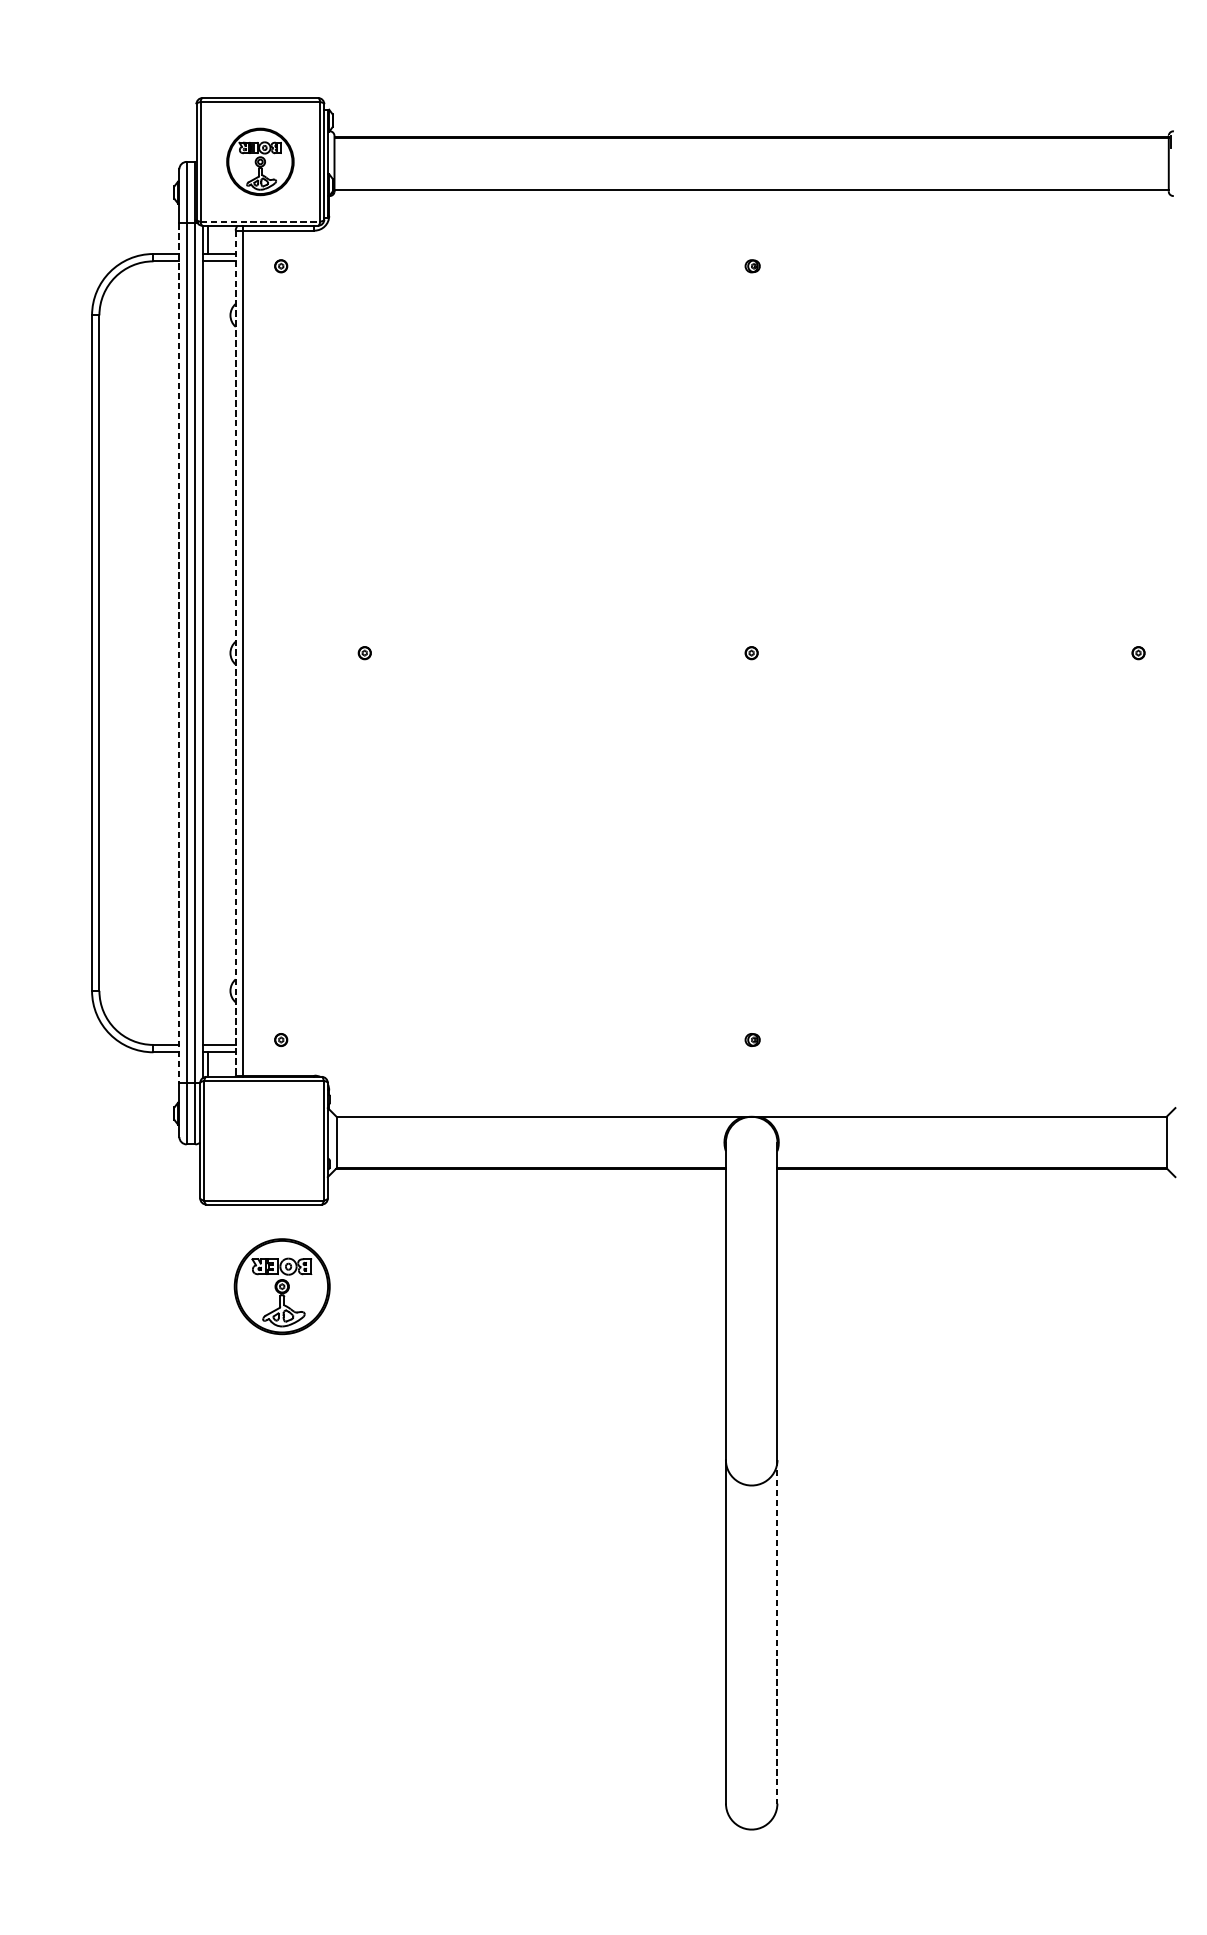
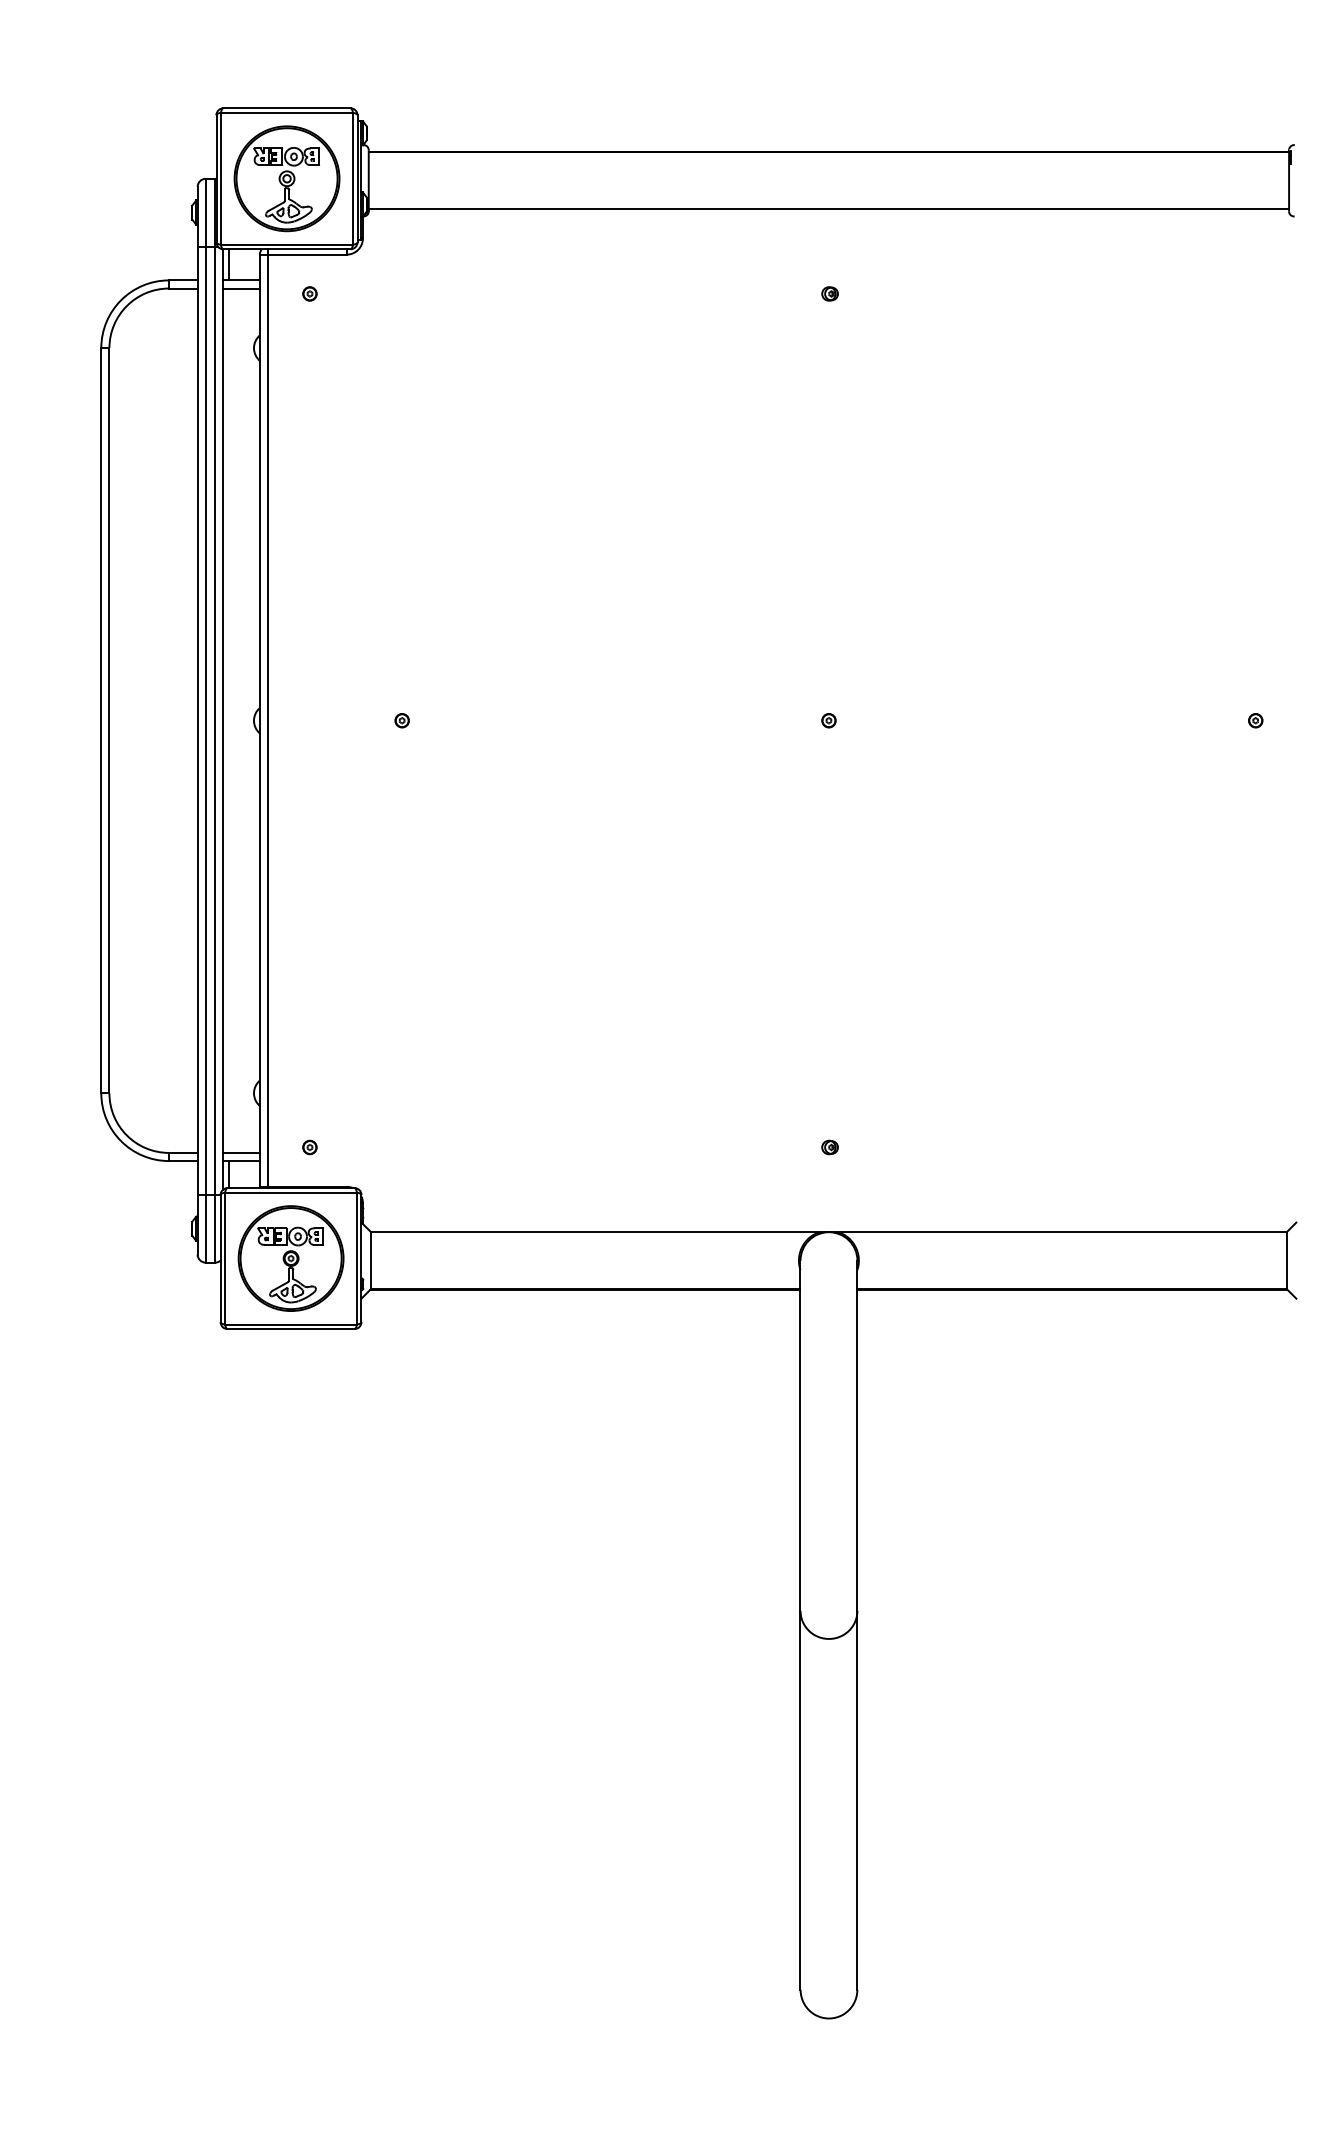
part: (259, 161) -> (286, 178), size x1.43
line: (259, 221) -> (286, 244), dashed -> solid
line: (179, 653) -> (197, 721), dashed -> solid
line: (235, 653) -> (259, 721), dashed -> solid
part: (281, 1286) -> (290, 1258), moved
line: (777, 1631) -> (857, 1800), dashed -> solid

